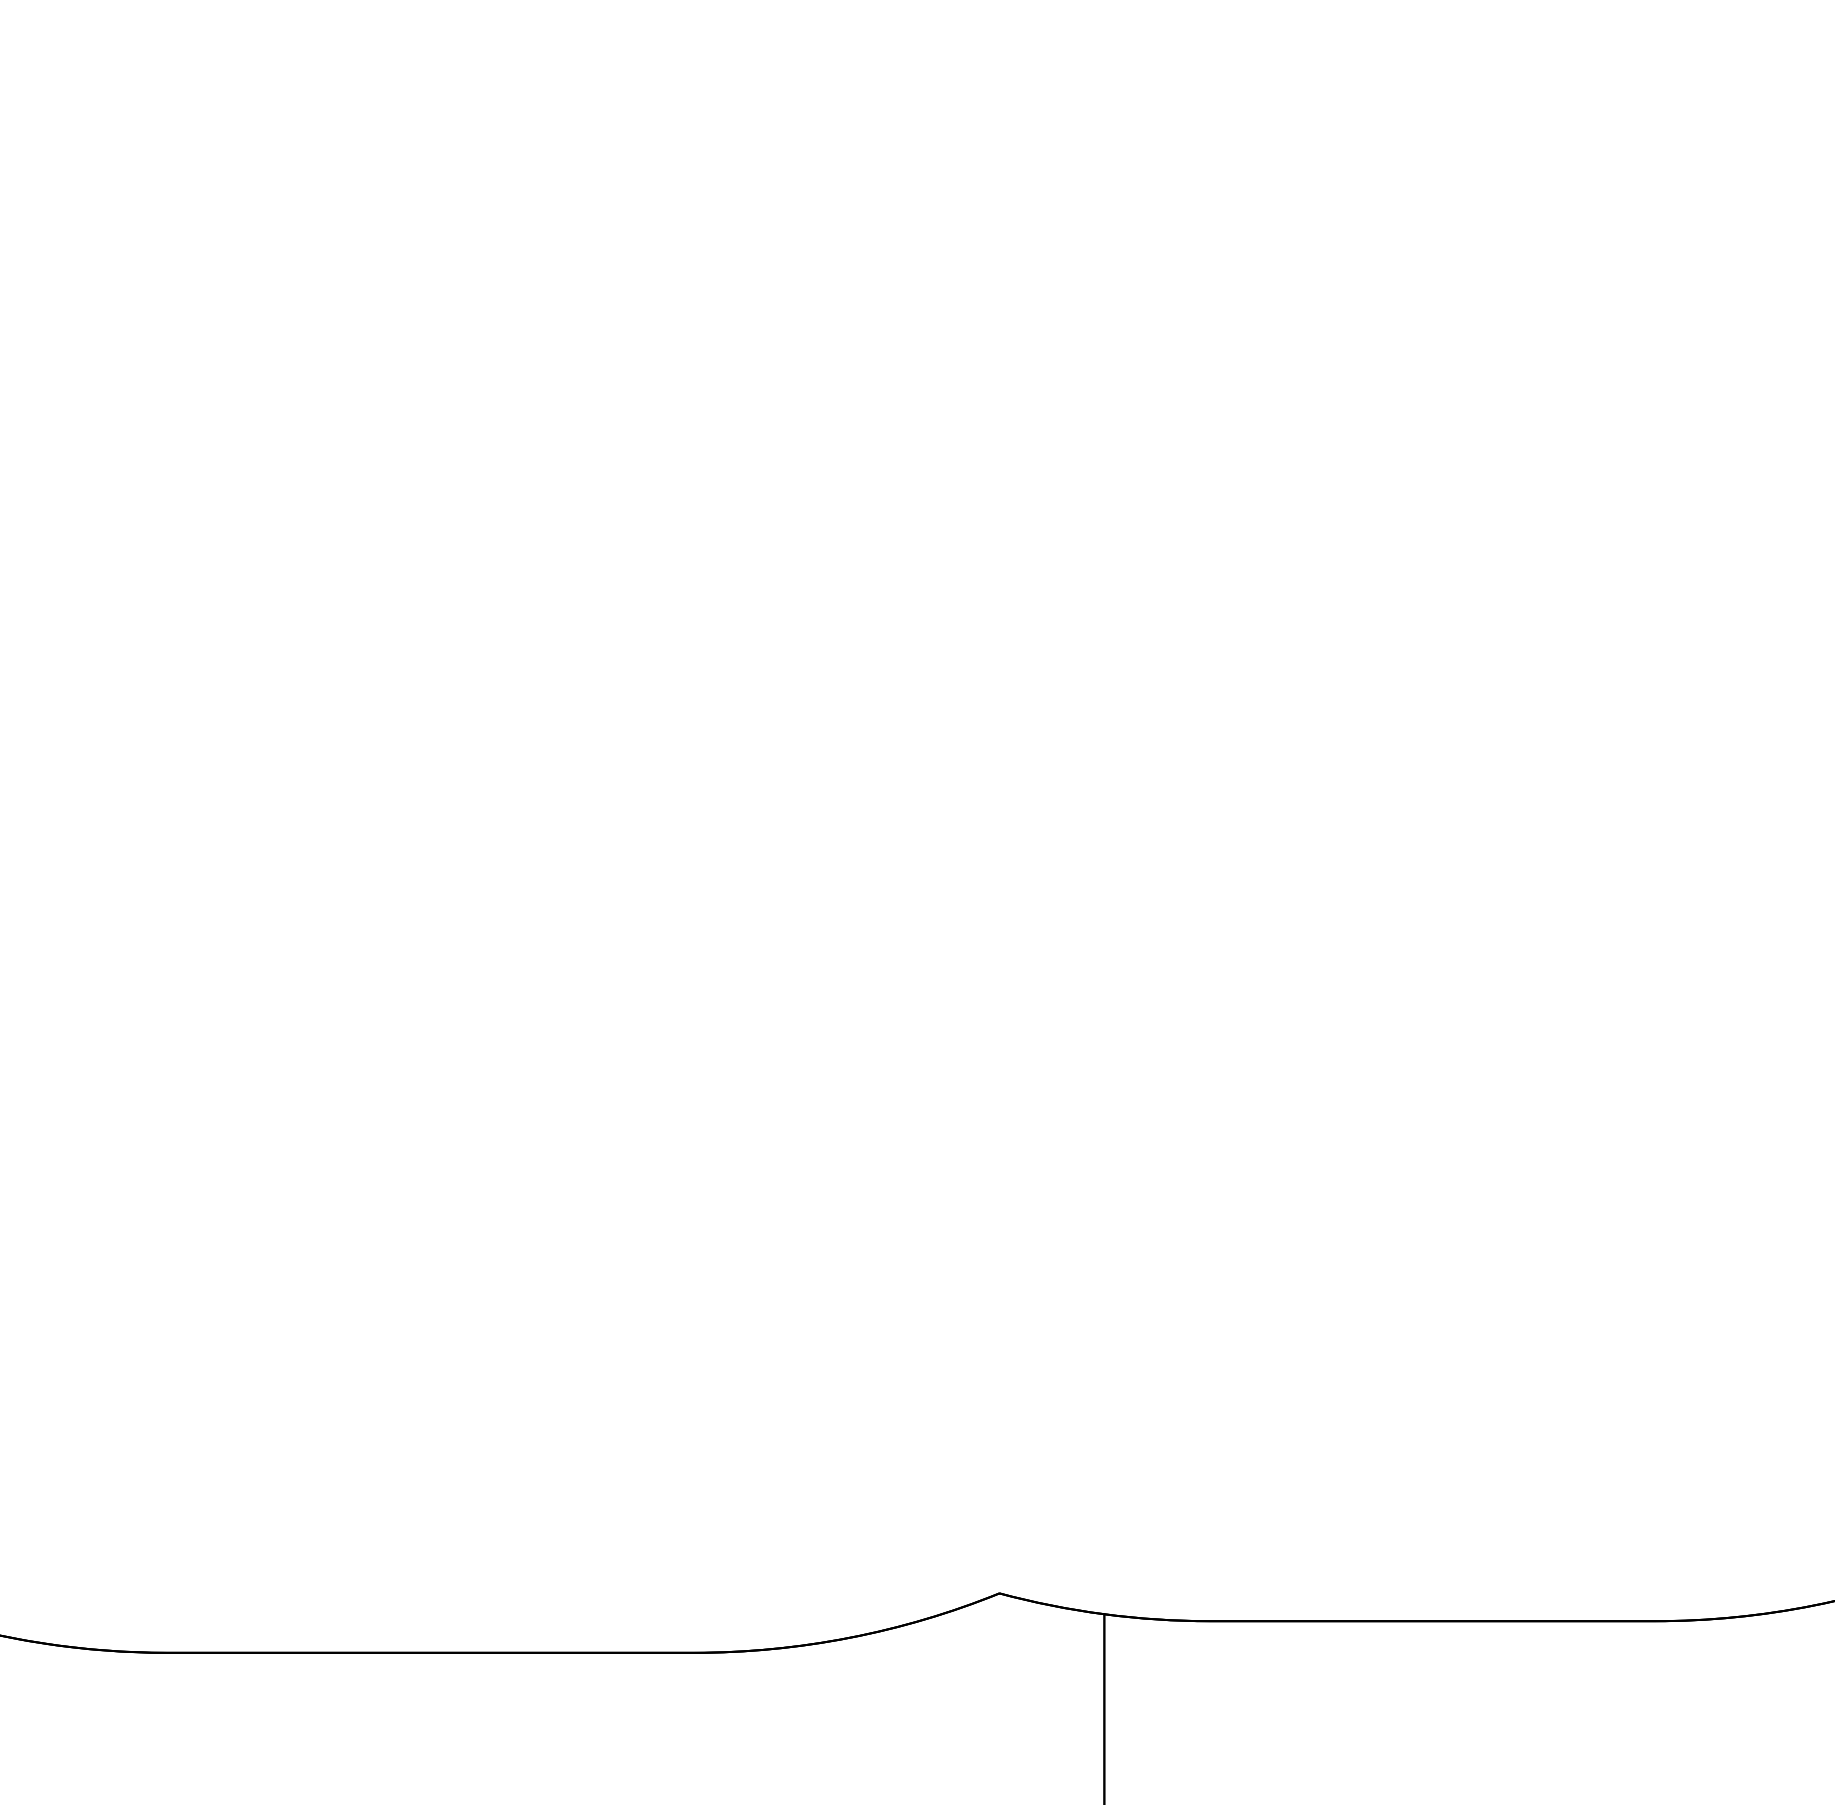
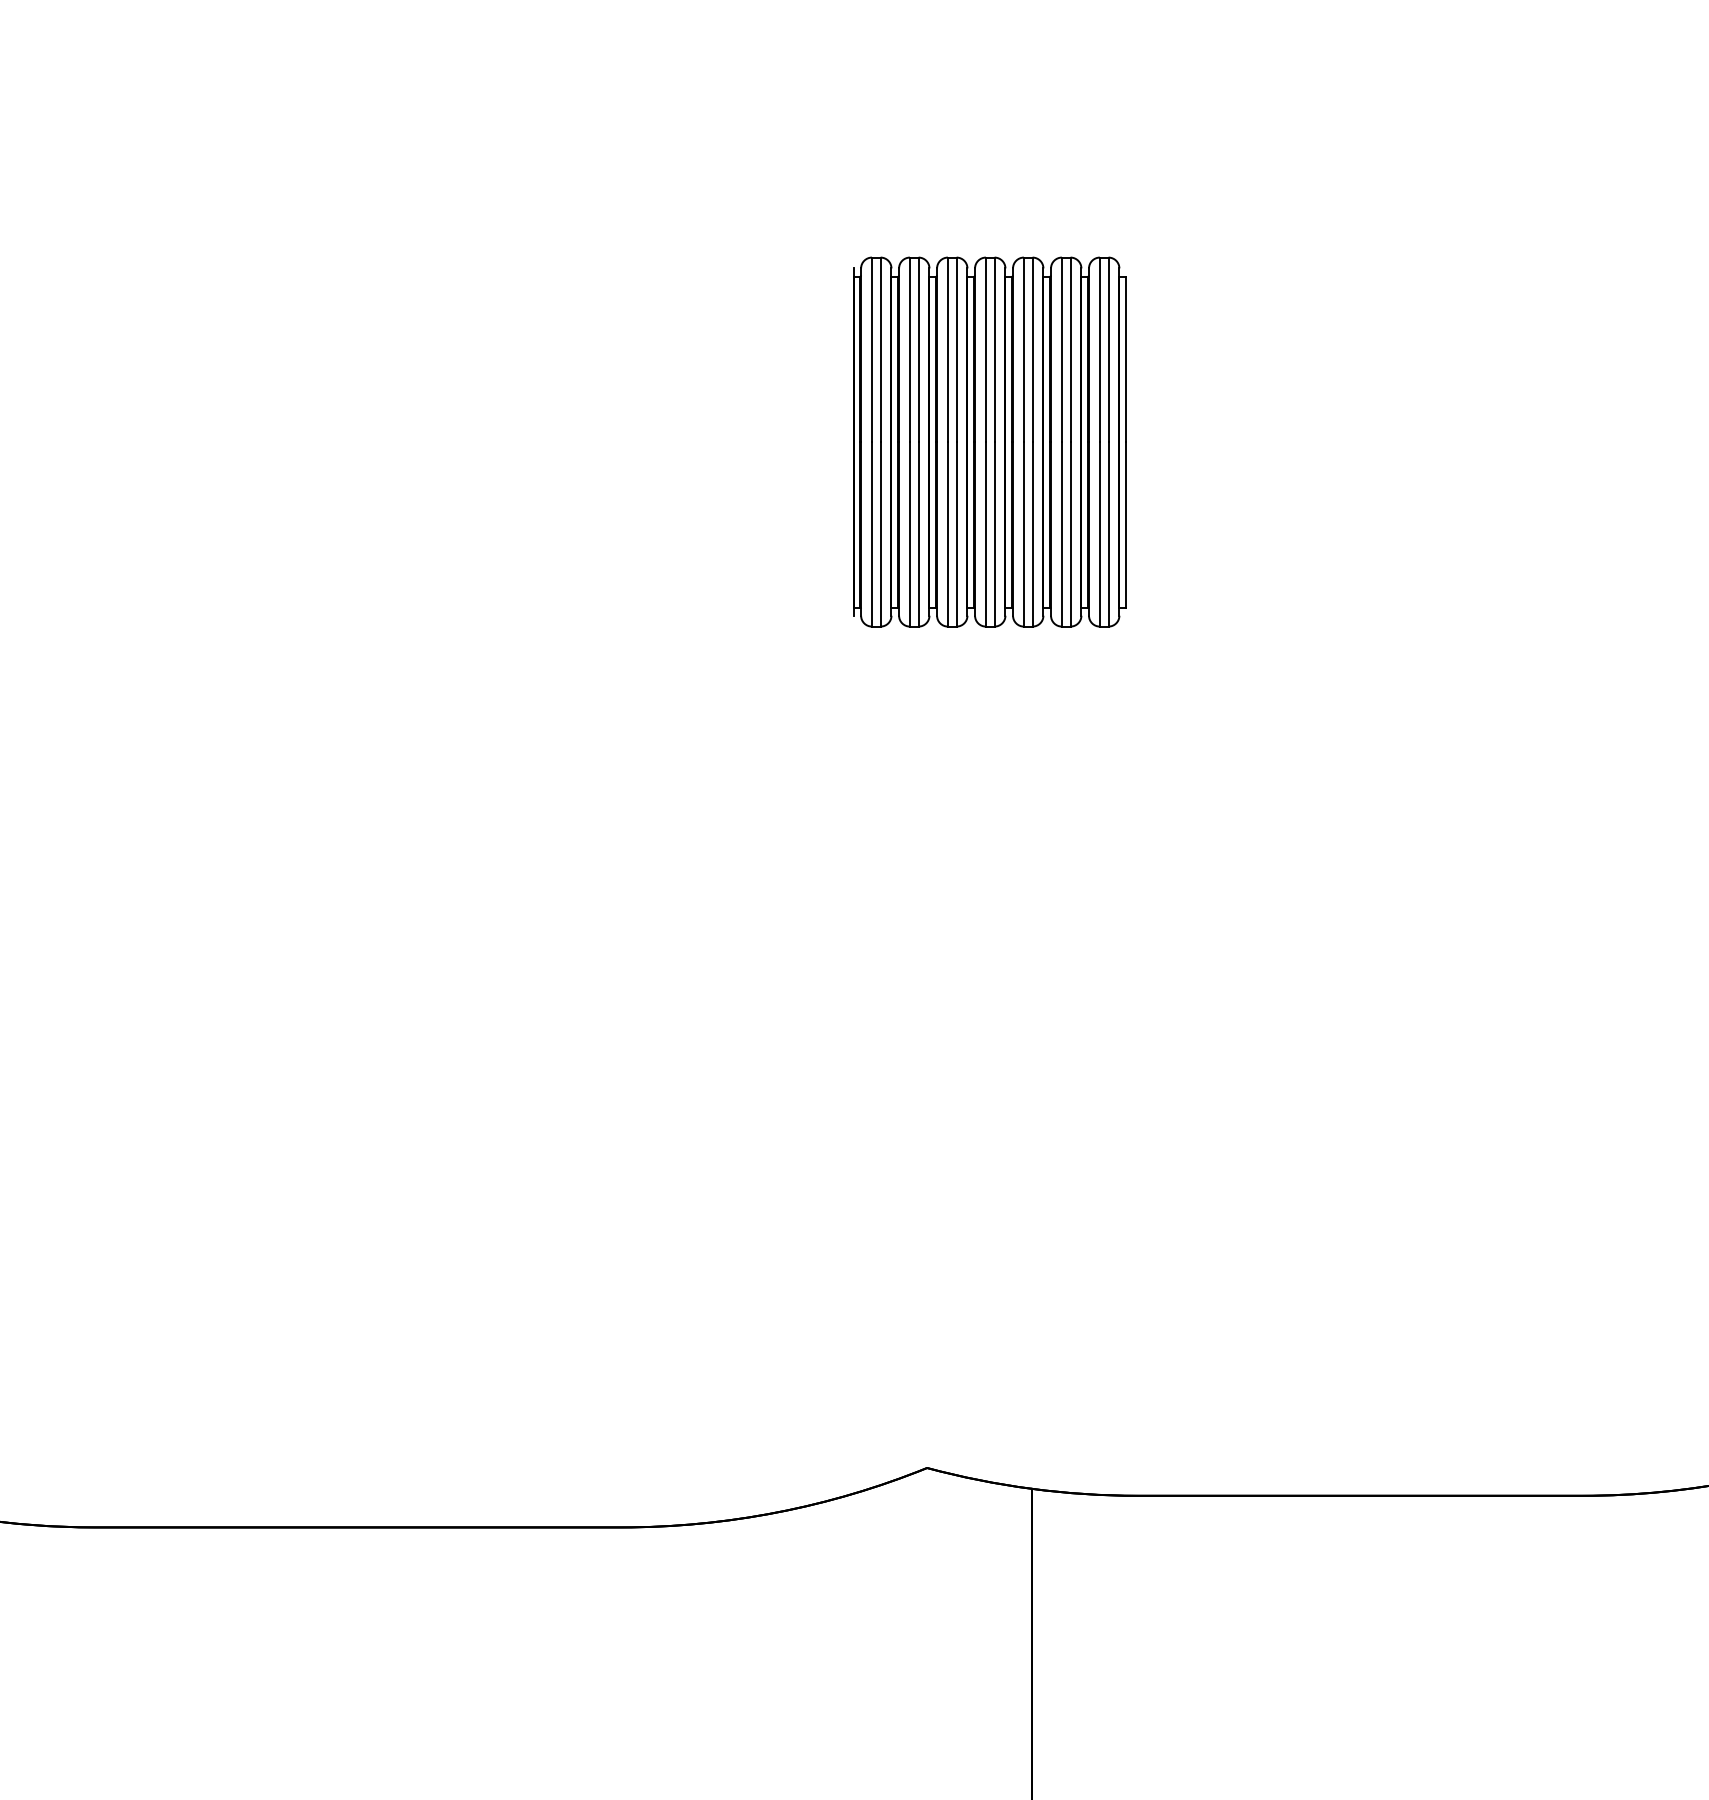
part: (1061, 567) -> (989, 442), added

